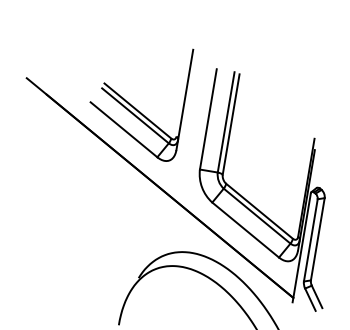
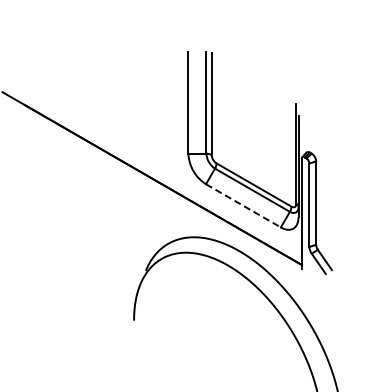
part: (132, 105) -> (111, 101), removed
line: (245, 230) -> (243, 206), solid -> dashed

